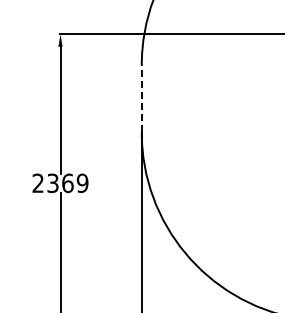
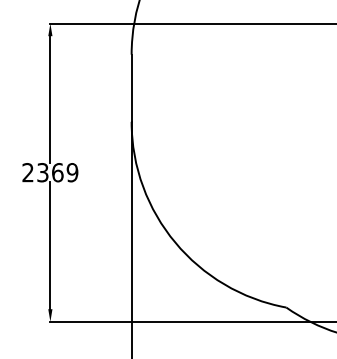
line: (141, 99) -> (131, 88), dashed -> solid

